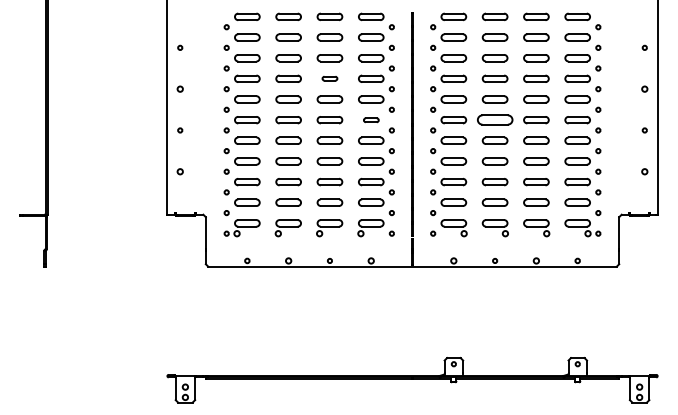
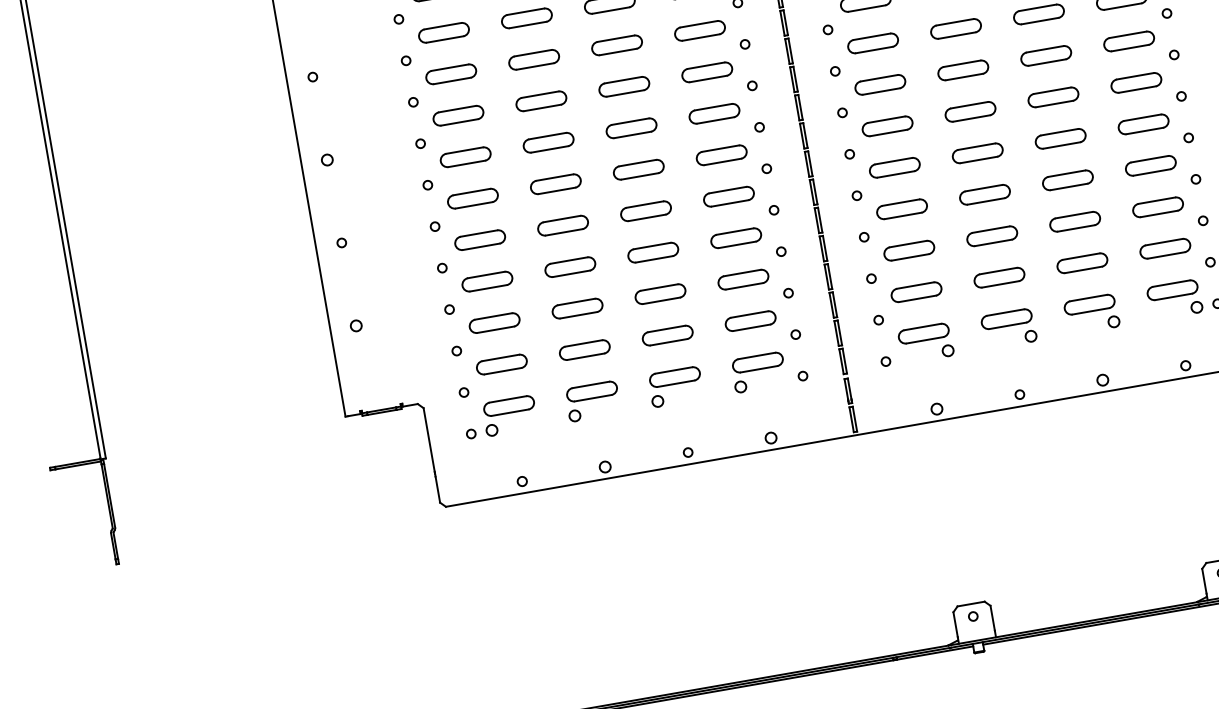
part: (329, 78) -> (623, 86), size x1.67
part: (371, 120) -> (722, 155), size x1.67
part: (494, 120) -> (969, 112), size x0.71

